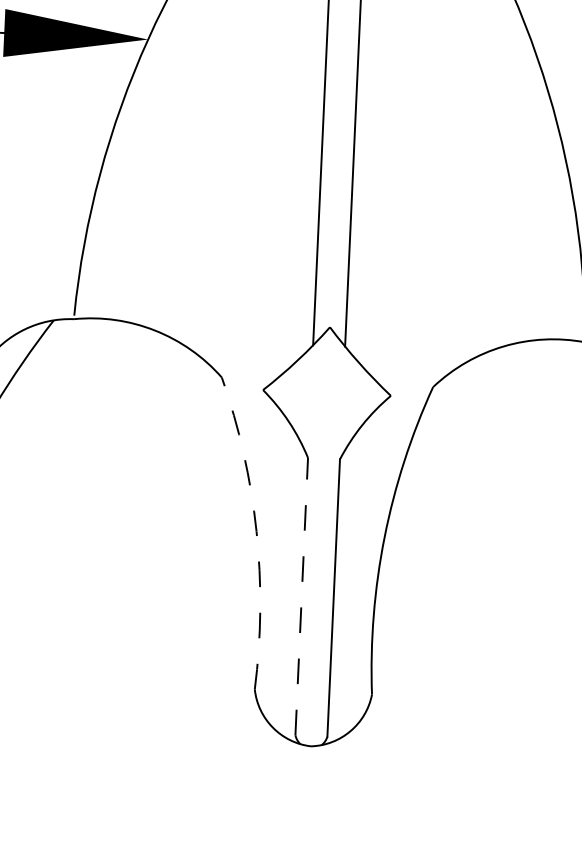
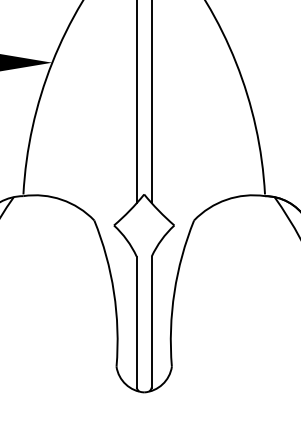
arc: (255, 531) -> (113, 292), dashed -> solid
line: (301, 597) -> (136, 322), dashed -> solid

